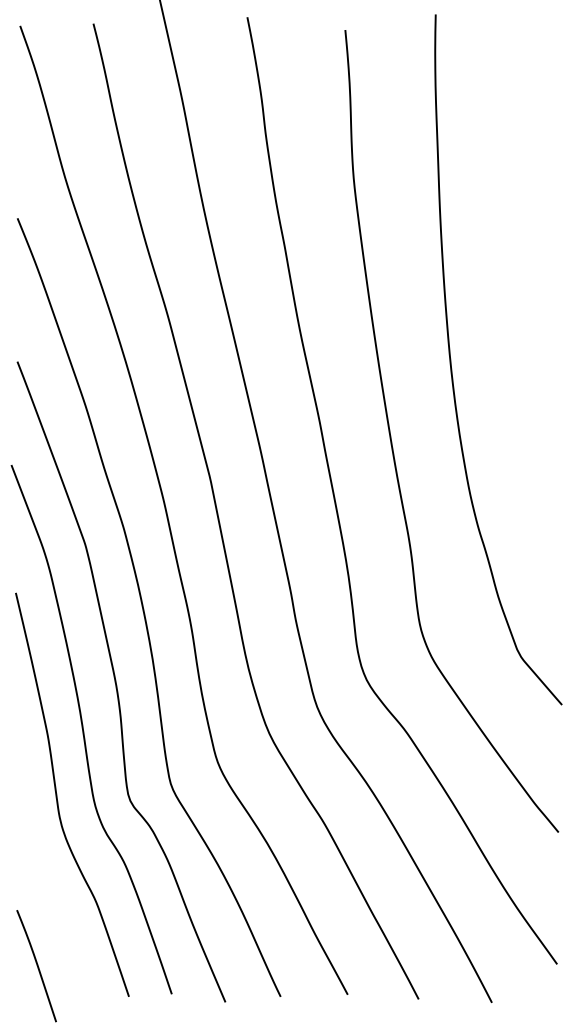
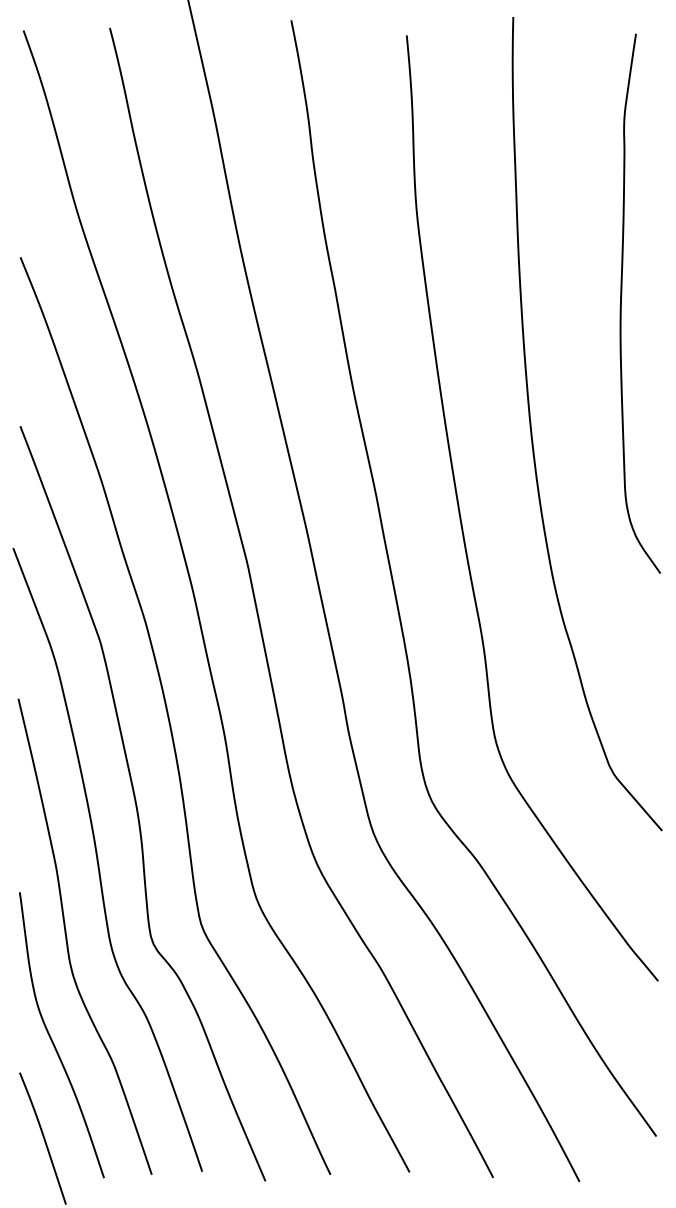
curve: (527, 257) -> (621, 303), added
curve: (44, 882) -> (52, 1039), added

